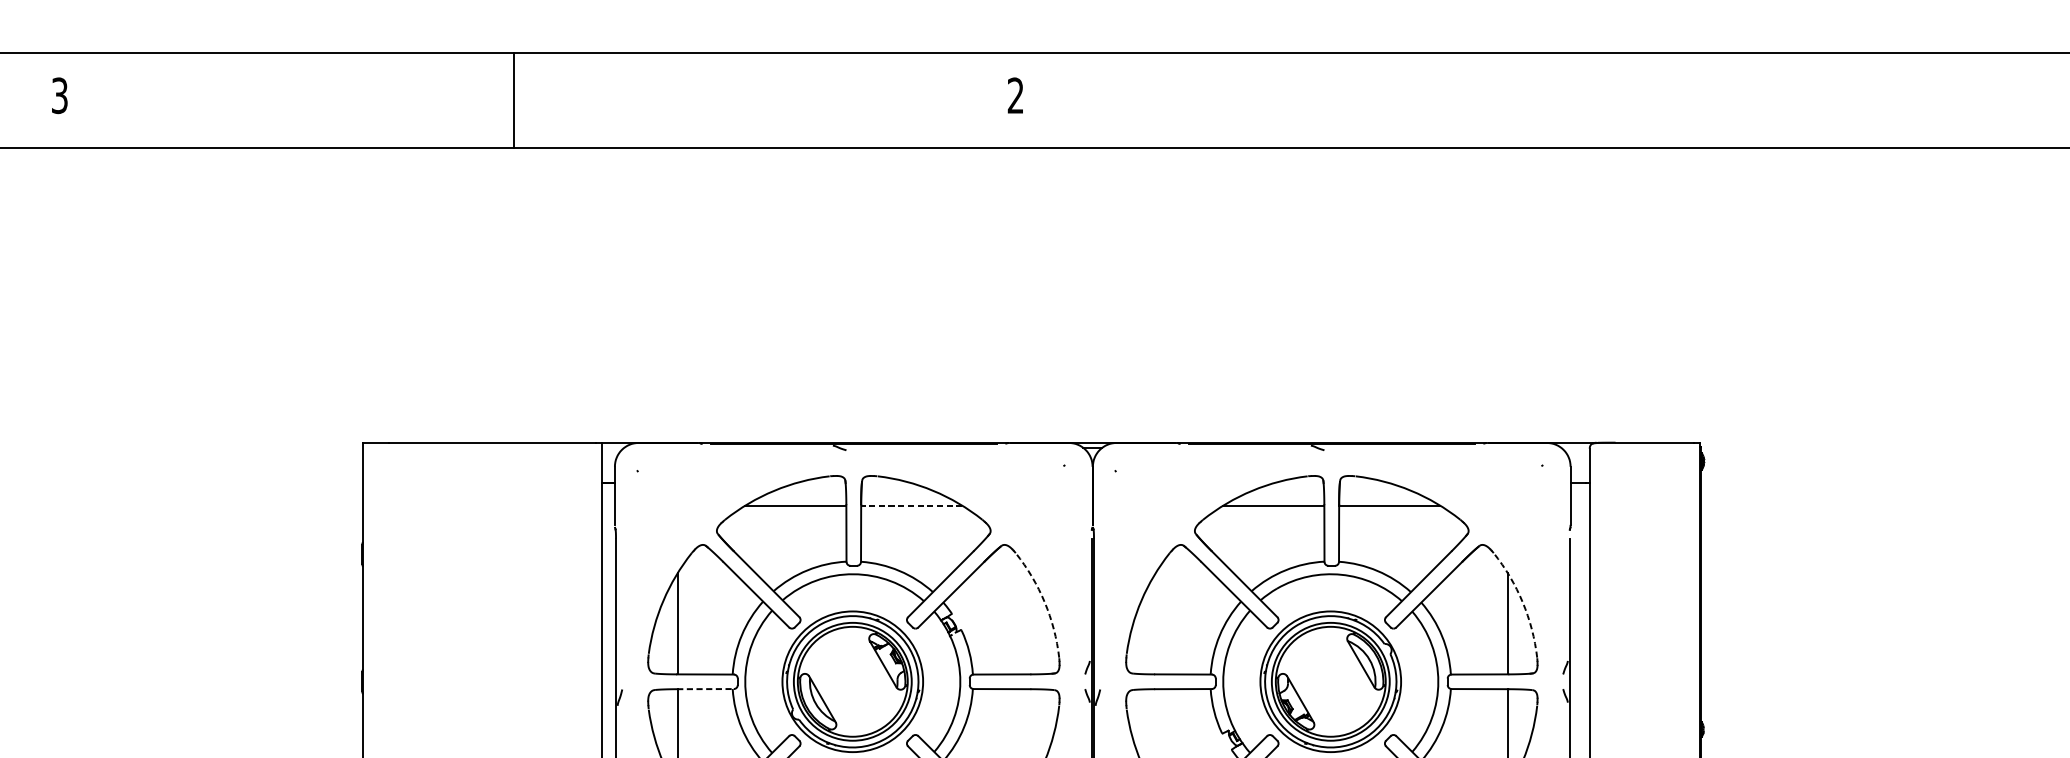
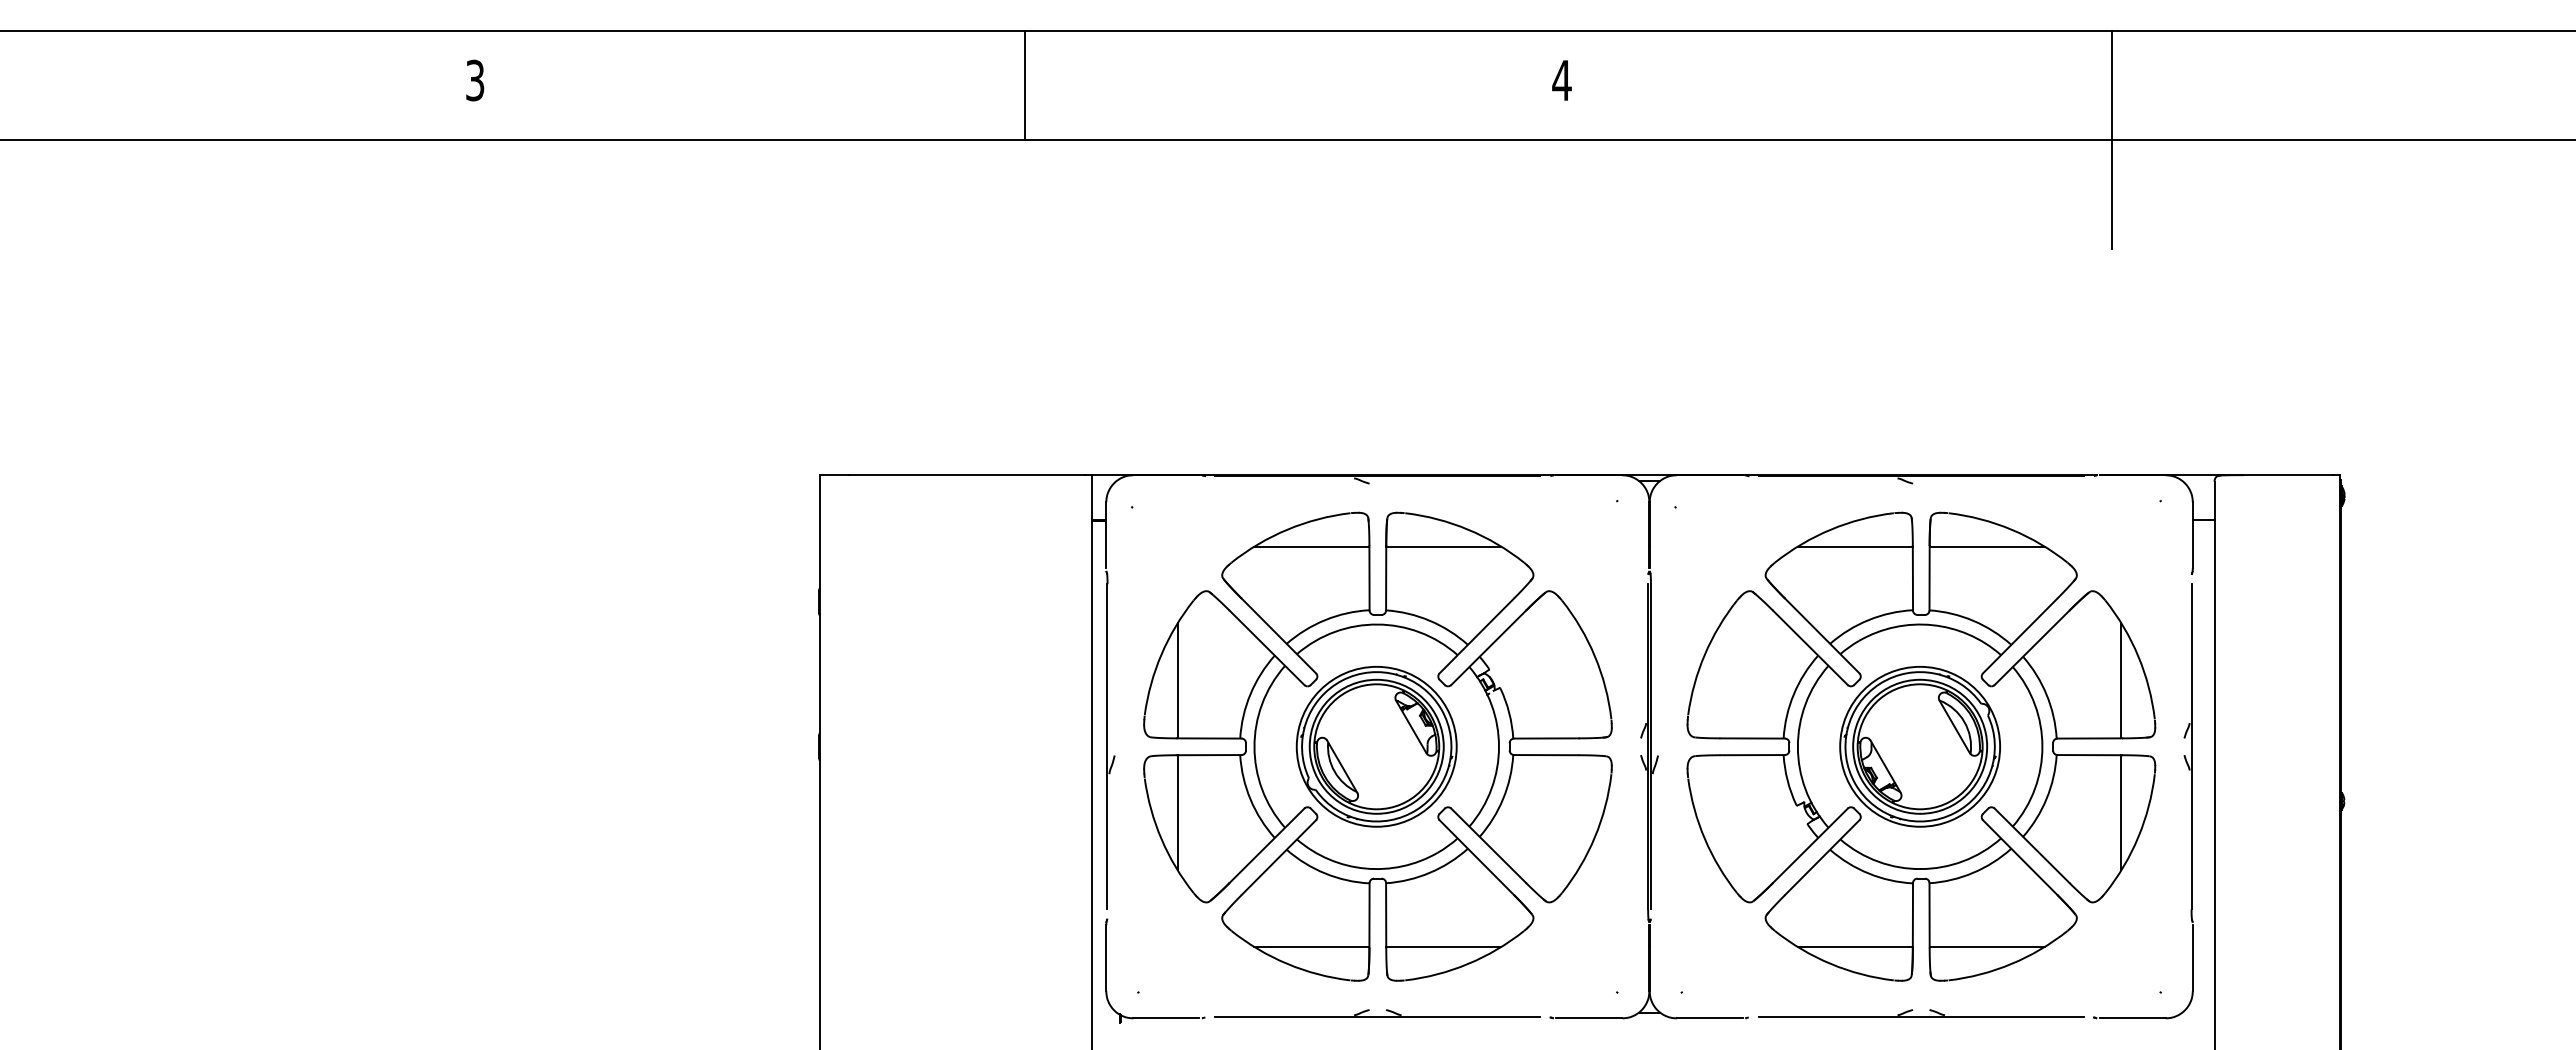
text: (1015, 94) -> (1561, 79), 2 -> 4
line: (513, 100) -> (1024, 85), moved
line: (1499, 147) -> (2111, 139), added
line: (911, 505) -> (1443, 546), dashed -> solid
arc: (1045, 602) -> (1595, 656), dashed -> solid
arc: (1522, 602) -> (2138, 656), dashed -> solid
line: (705, 689) -> (1209, 755), dashed -> solid

